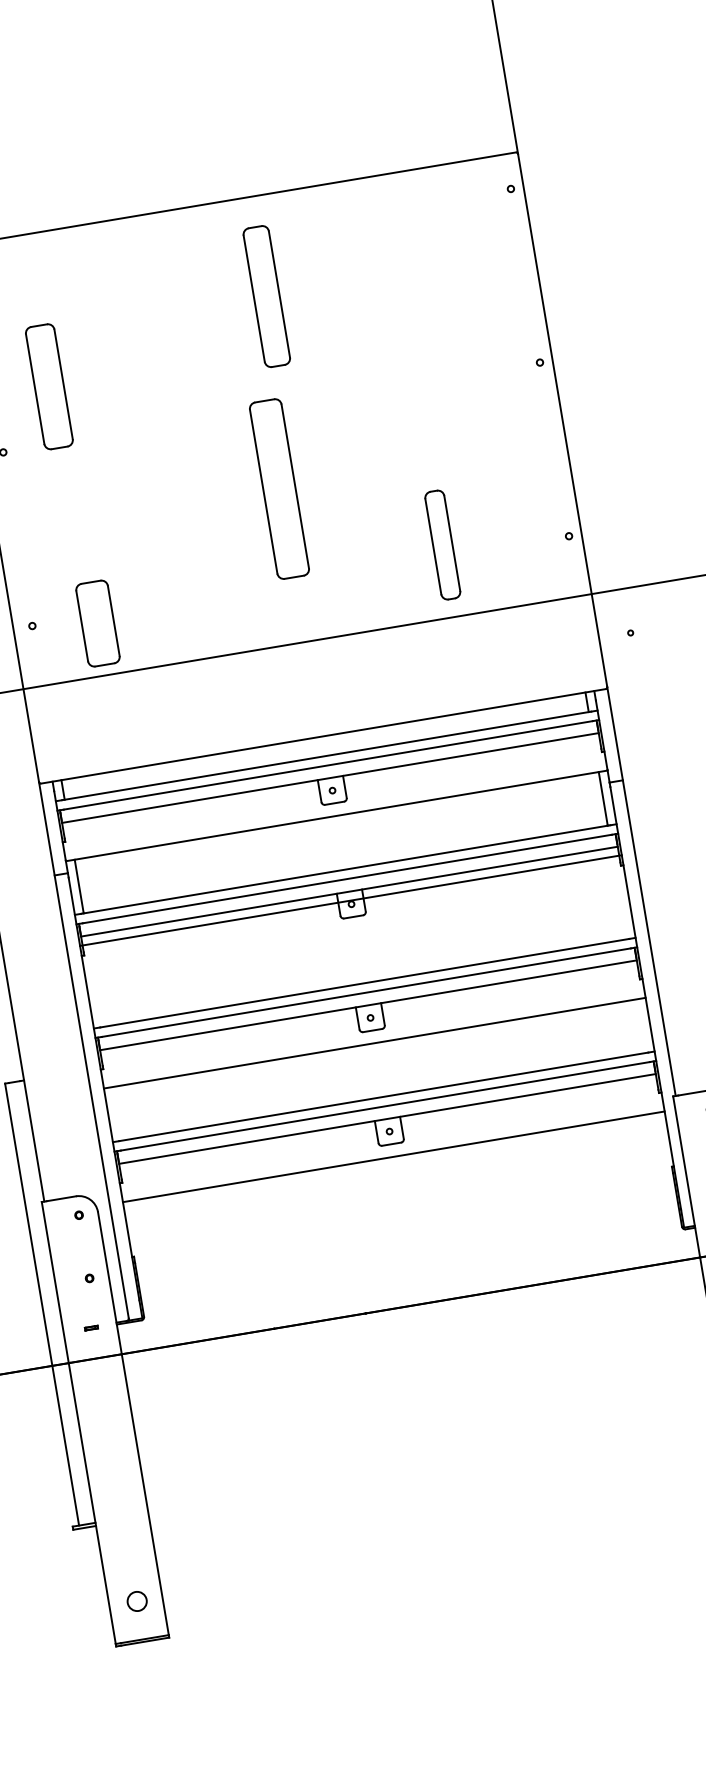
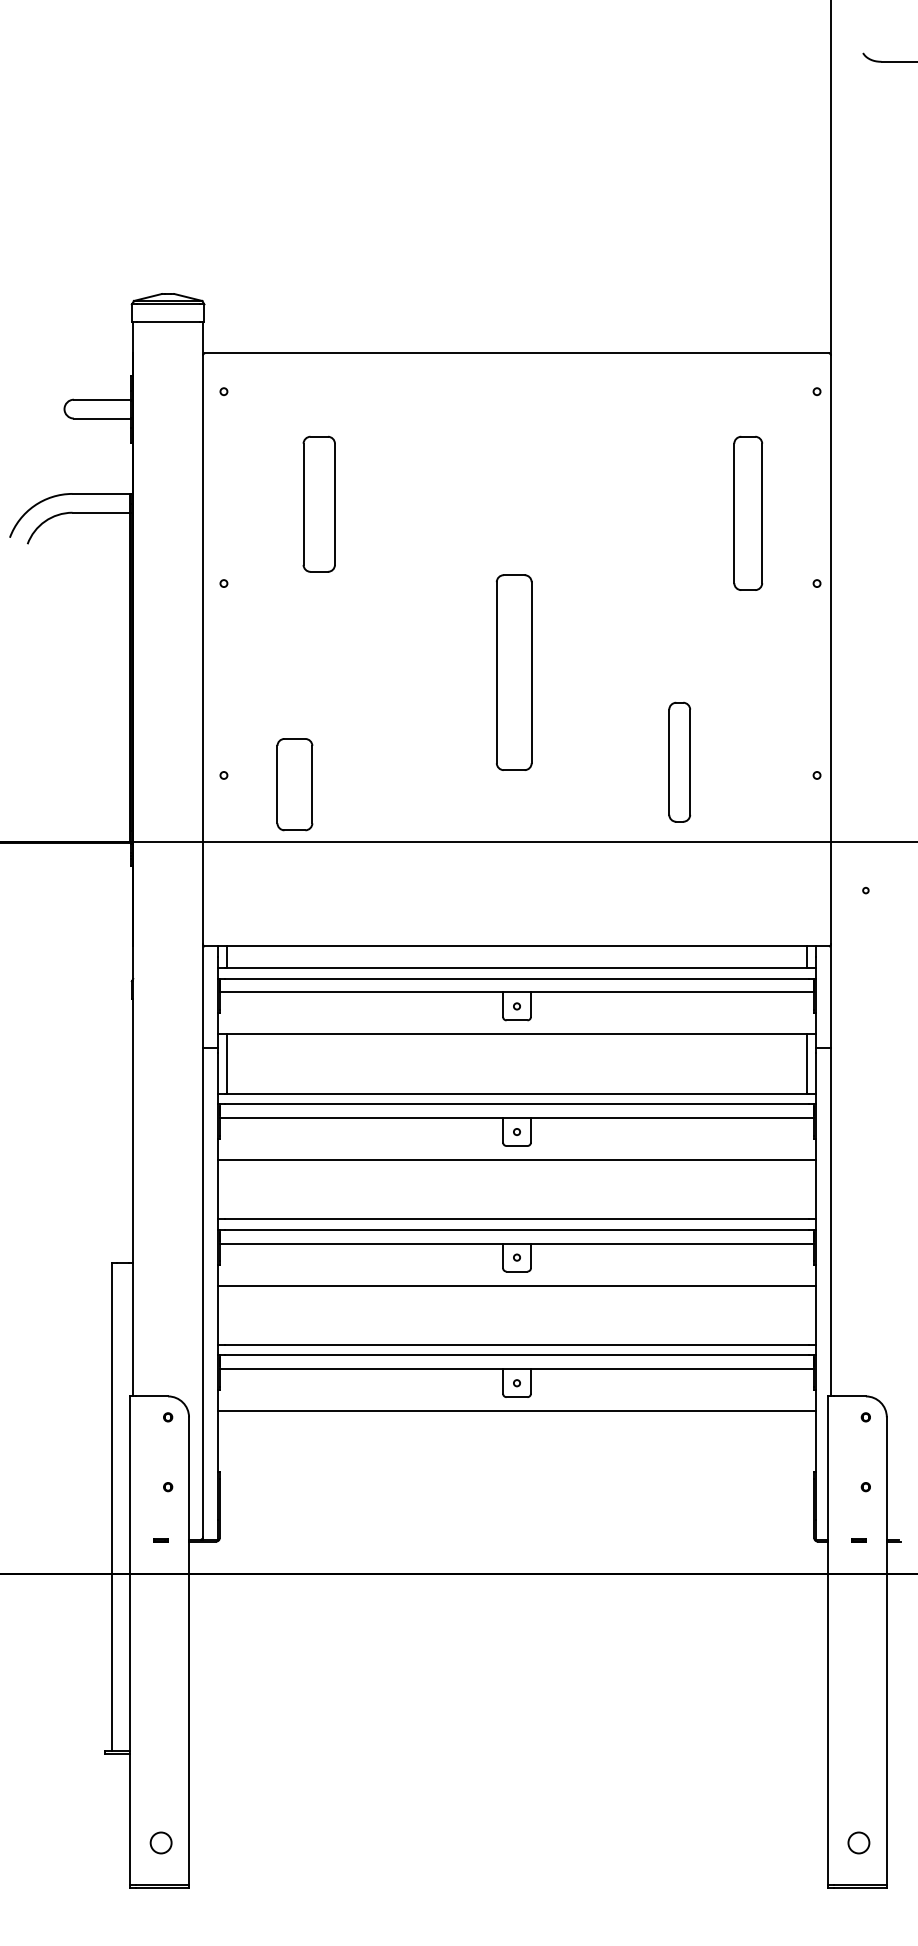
part: (266, 295) -> (748, 512), moved
part: (48, 386) -> (318, 503), moved
line: (350, 900) -> (516, 1159), moved

